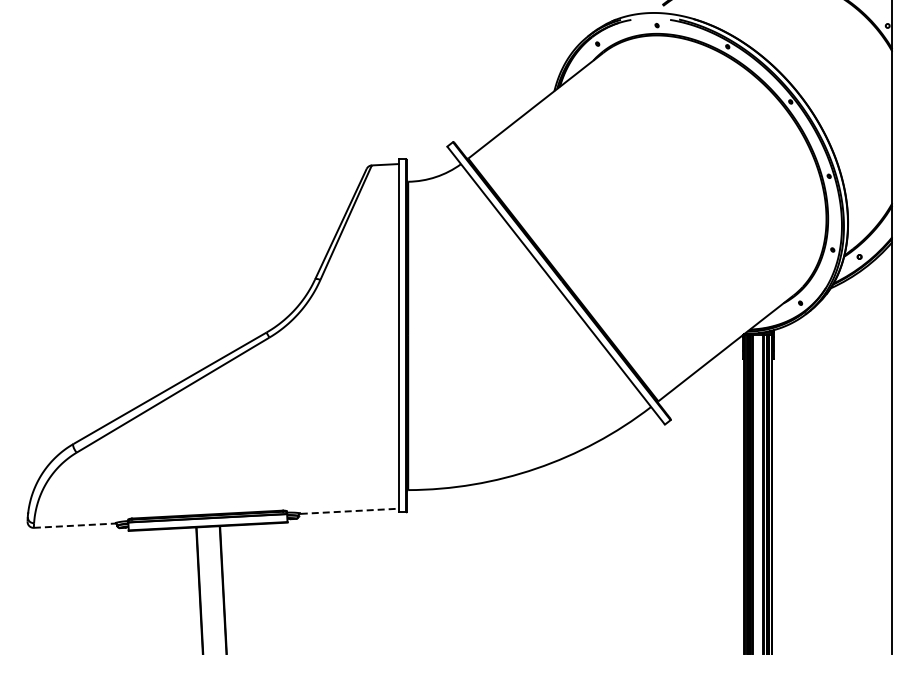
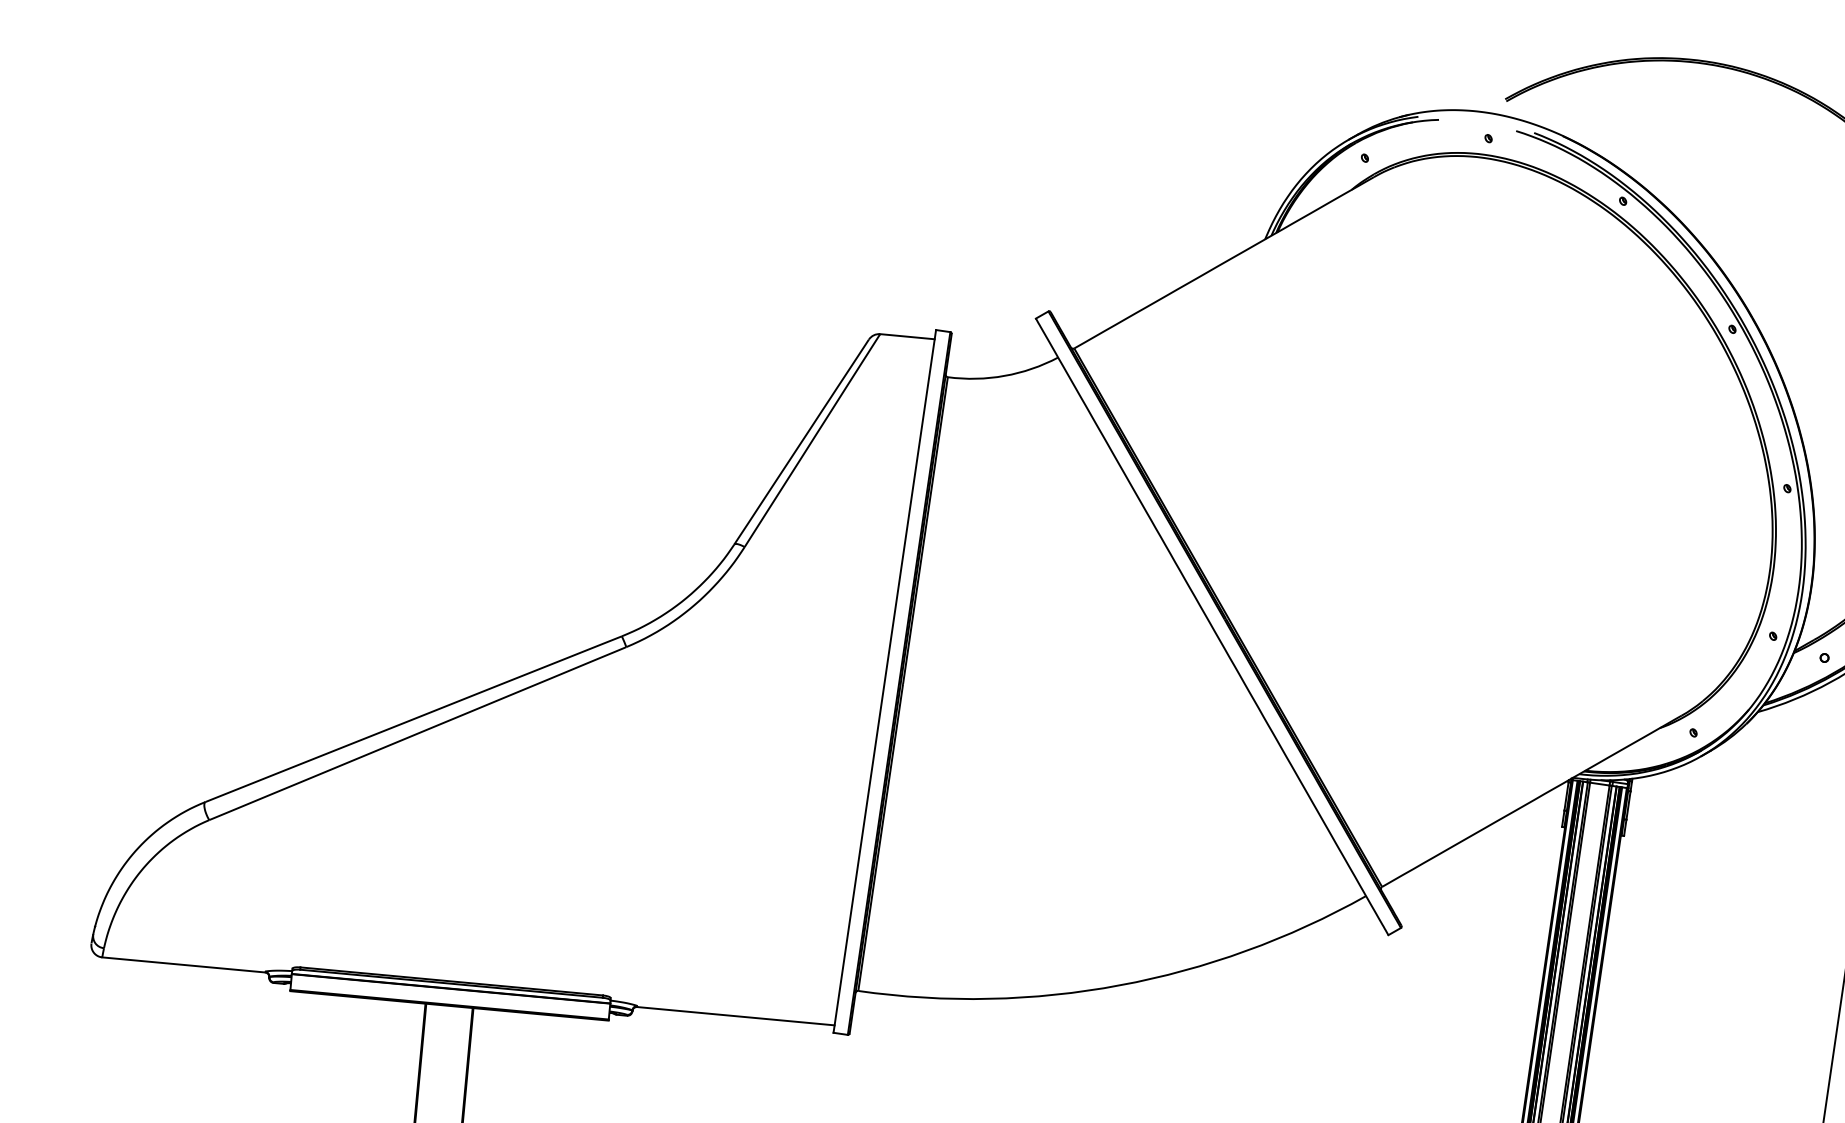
line: (350, 511) -> (737, 1016), dashed -> solid
line: (74, 525) -> (183, 964), dashed -> solid

